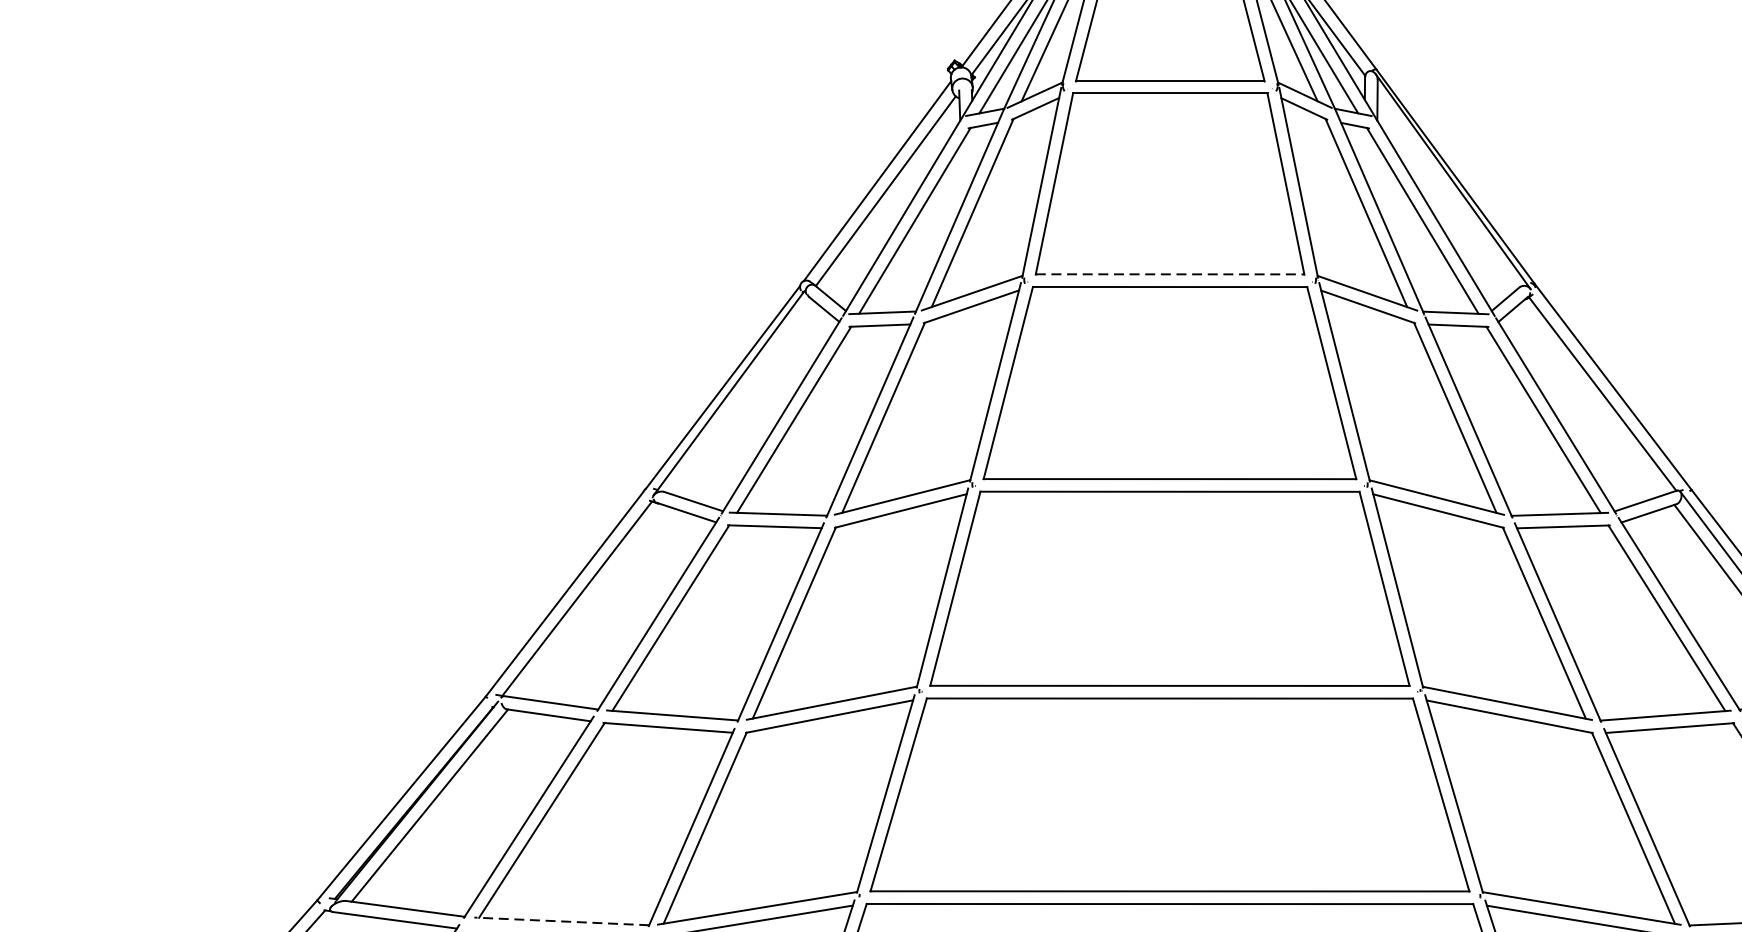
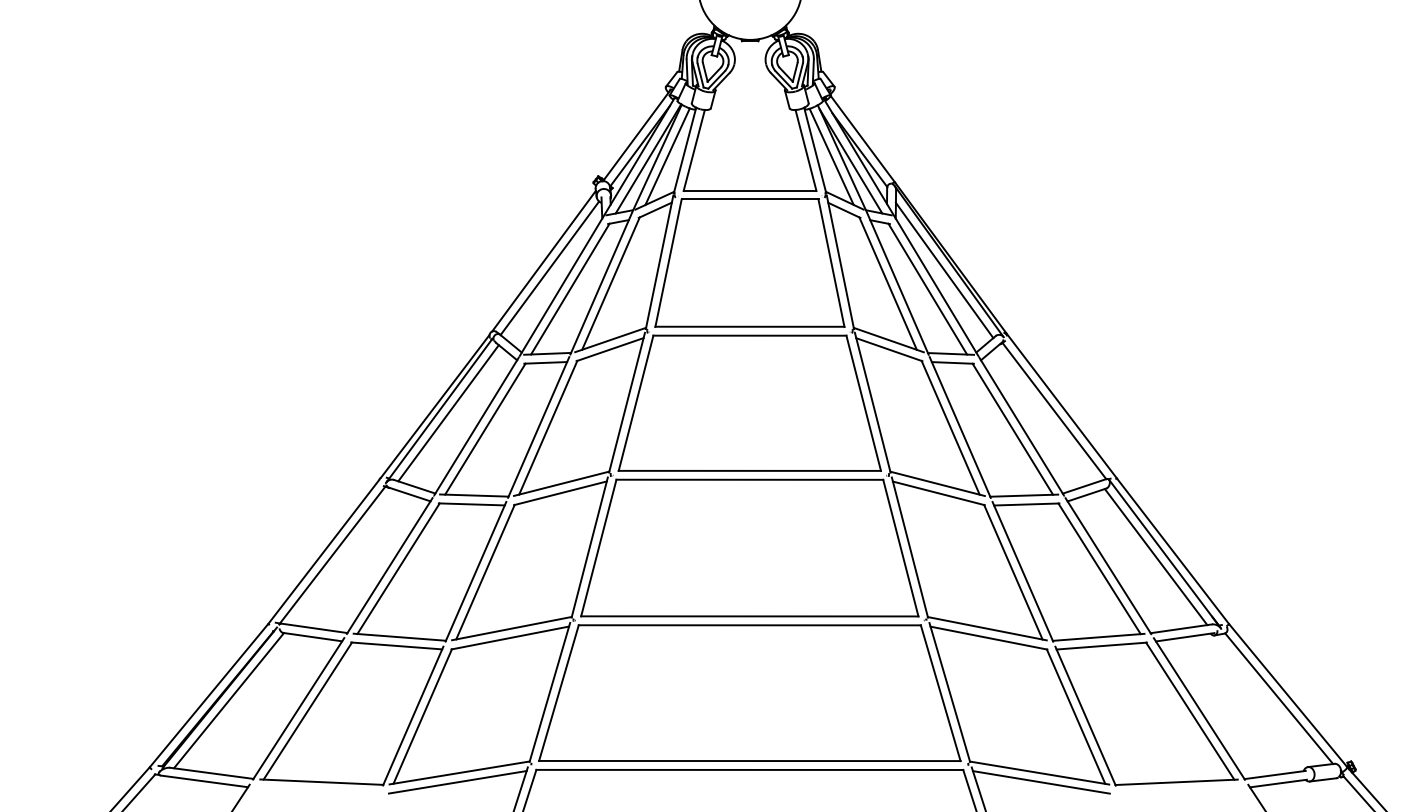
line: (1446, 194) -> (944, 270), added
line: (1170, 273) -> (750, 326), dashed -> solid
line: (741, 397) -> (448, 413), added
line: (561, 921) -> (321, 782), dashed -> solid

